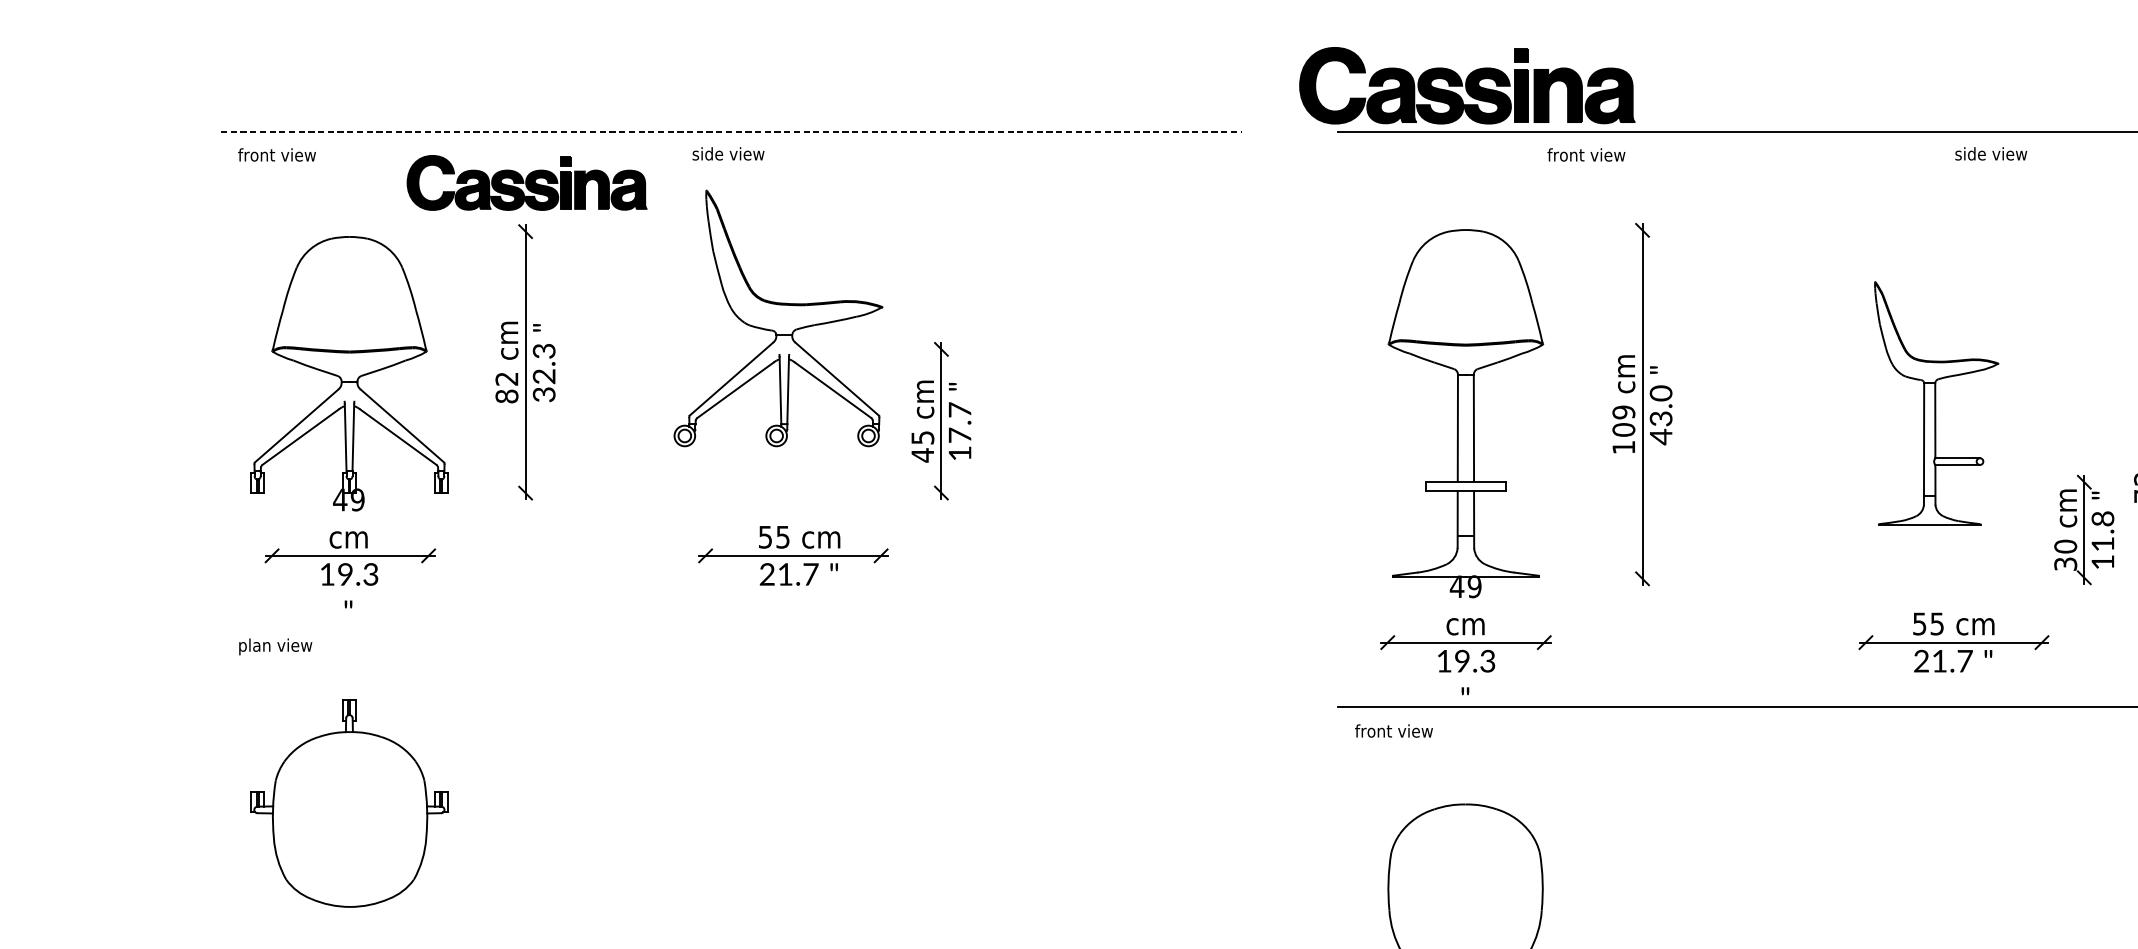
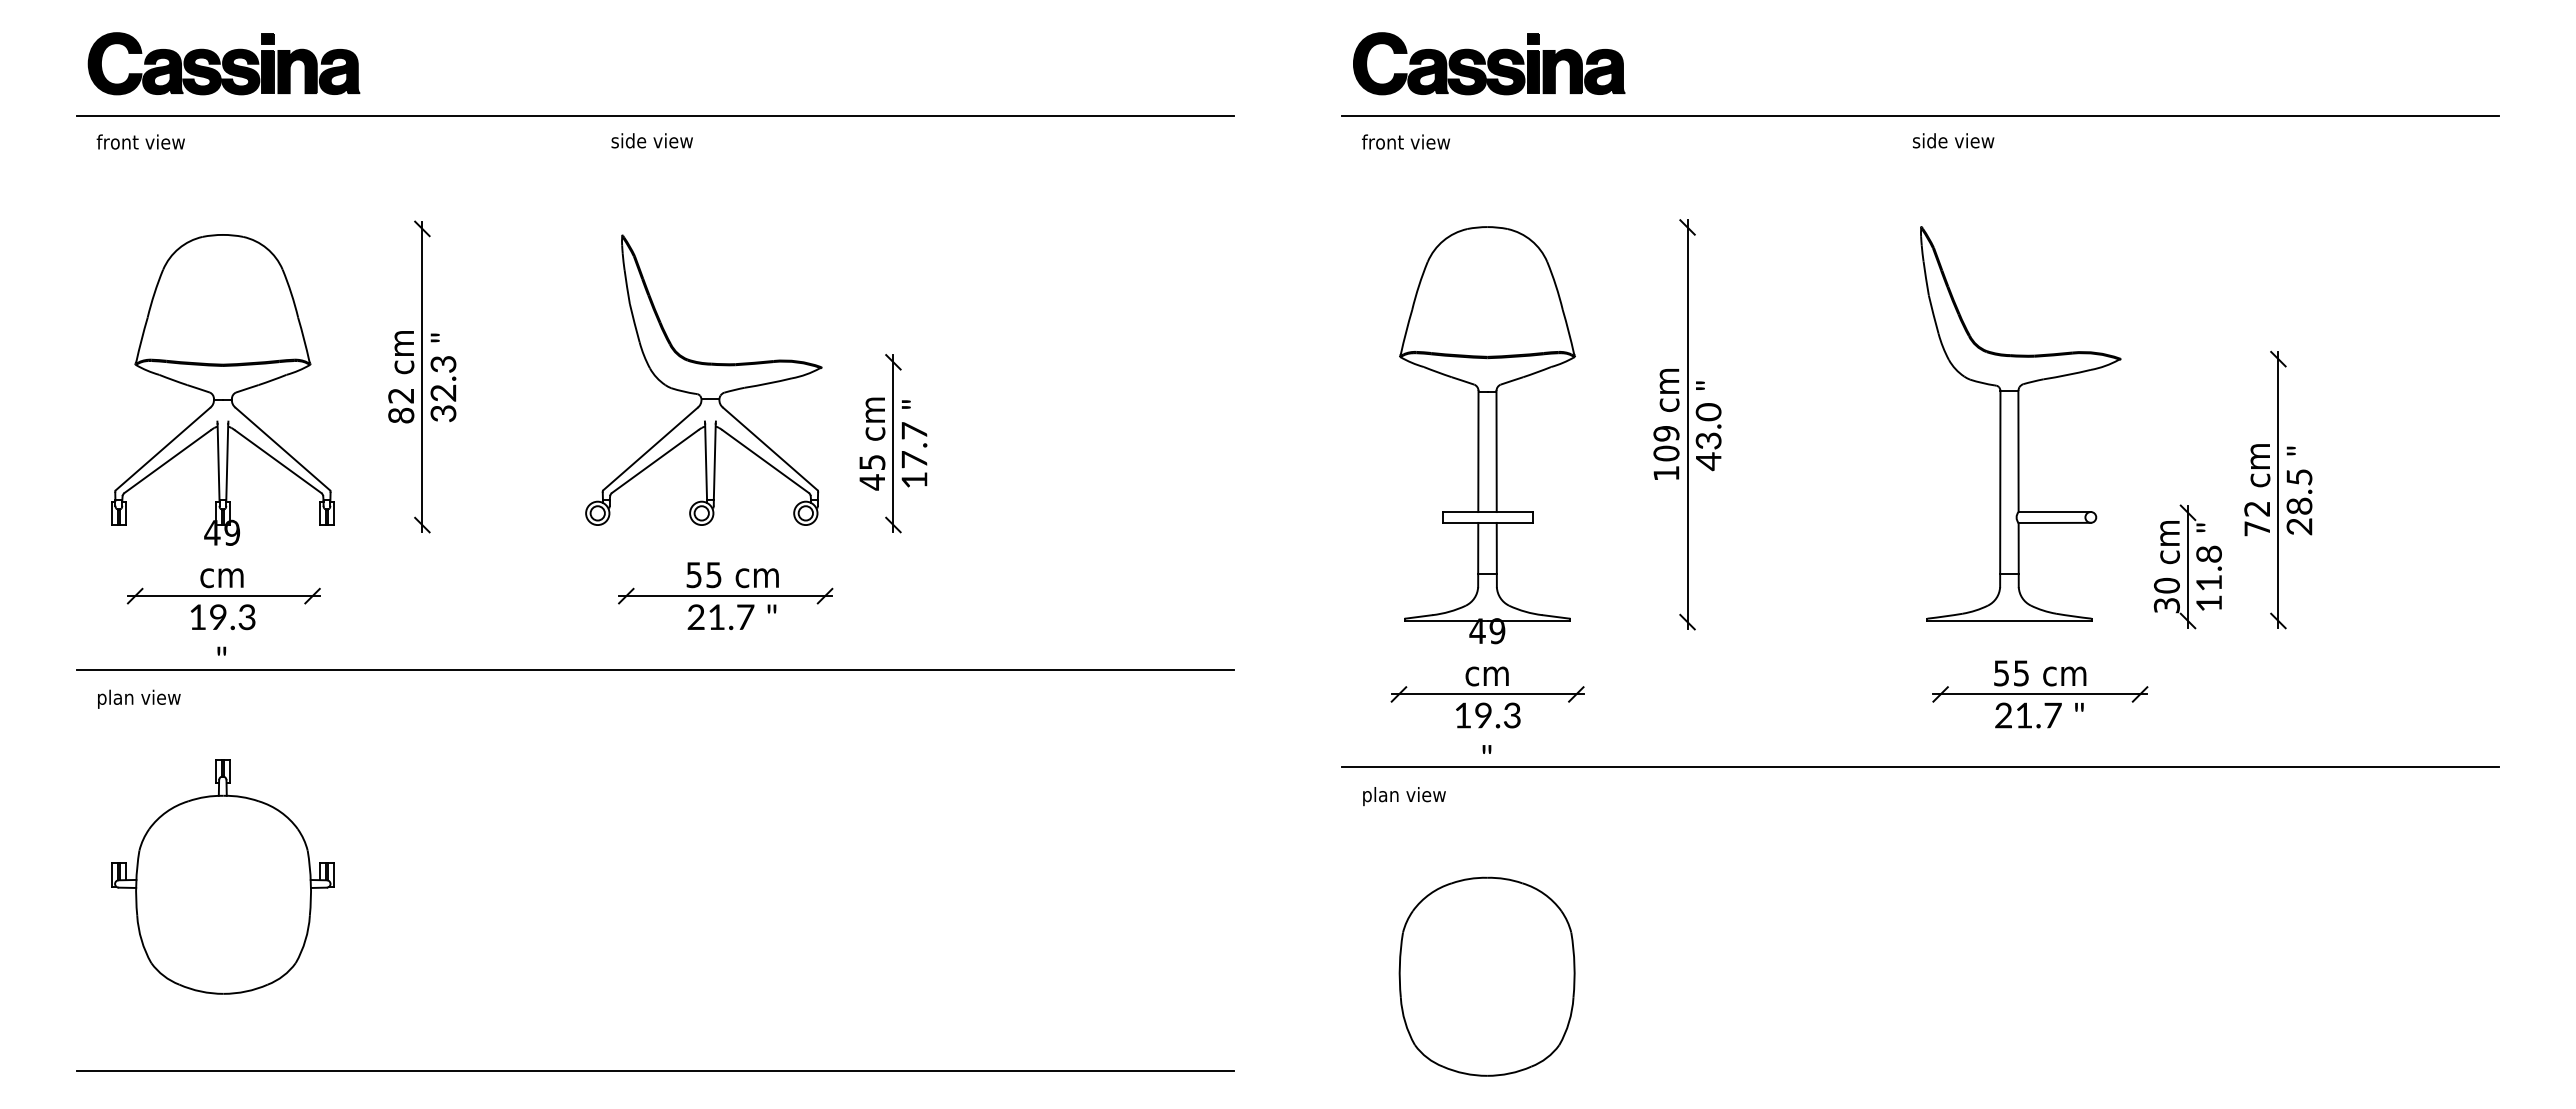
part: (1467, 85) -> (1489, 63), size x0.71
line: (731, 131) -> (655, 115), dashed -> solid
text: (1991, 153) -> (1953, 140), moved
text: (1585, 154) -> (1405, 141), moved
part: (526, 182) -> (223, 63), moved
part: (778, 317) -> (703, 379), moved
part: (1936, 403) -> (2020, 423), size x1.43
line: (731, 620) -> (655, 669), added
text: (1394, 732) -> (1406, 796), front view -> plan view

